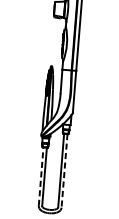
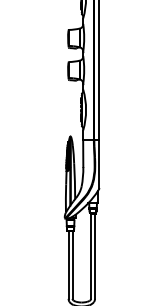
line: (64, 171) -> (95, 256), dashed -> solid
line: (41, 176) -> (68, 264), dashed -> solid

